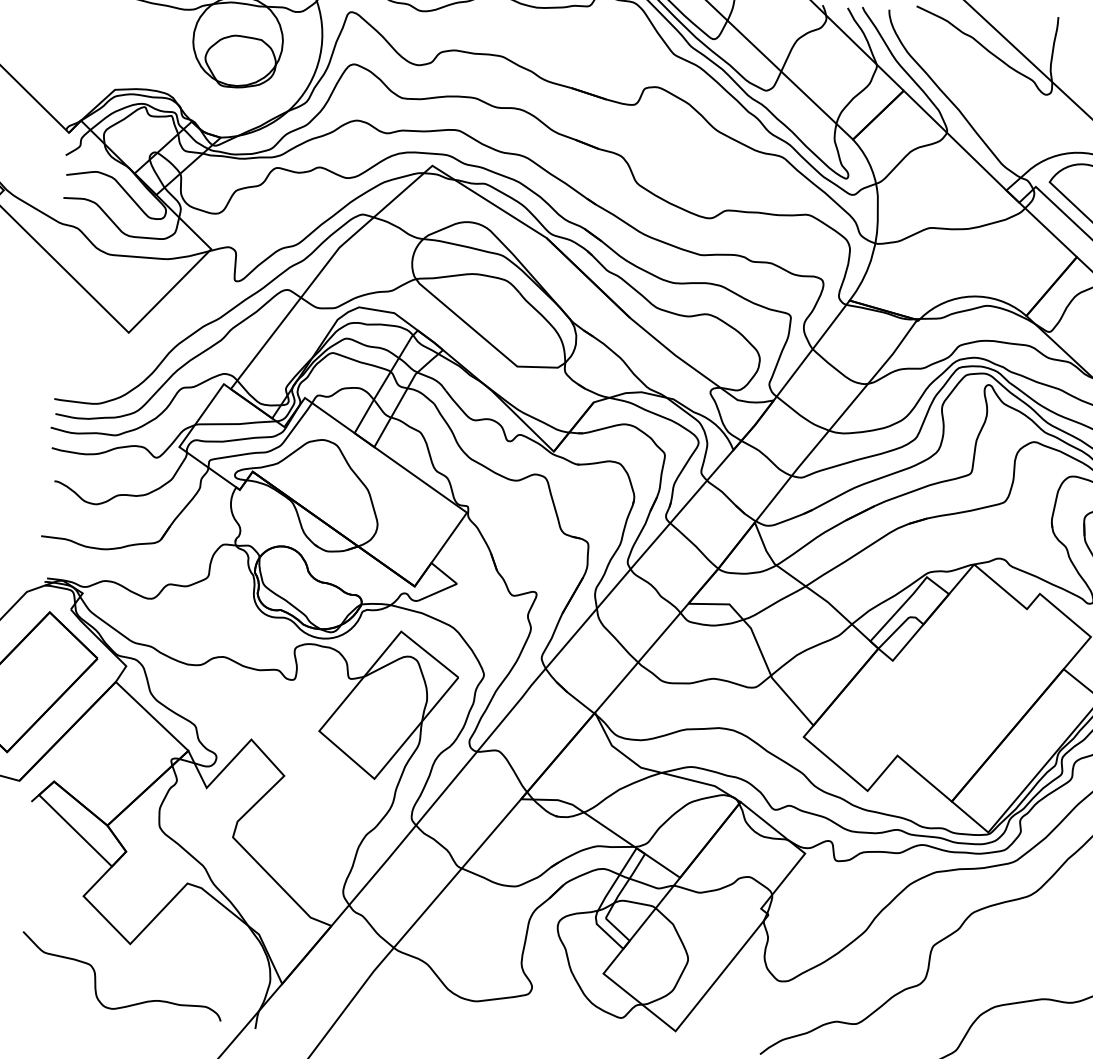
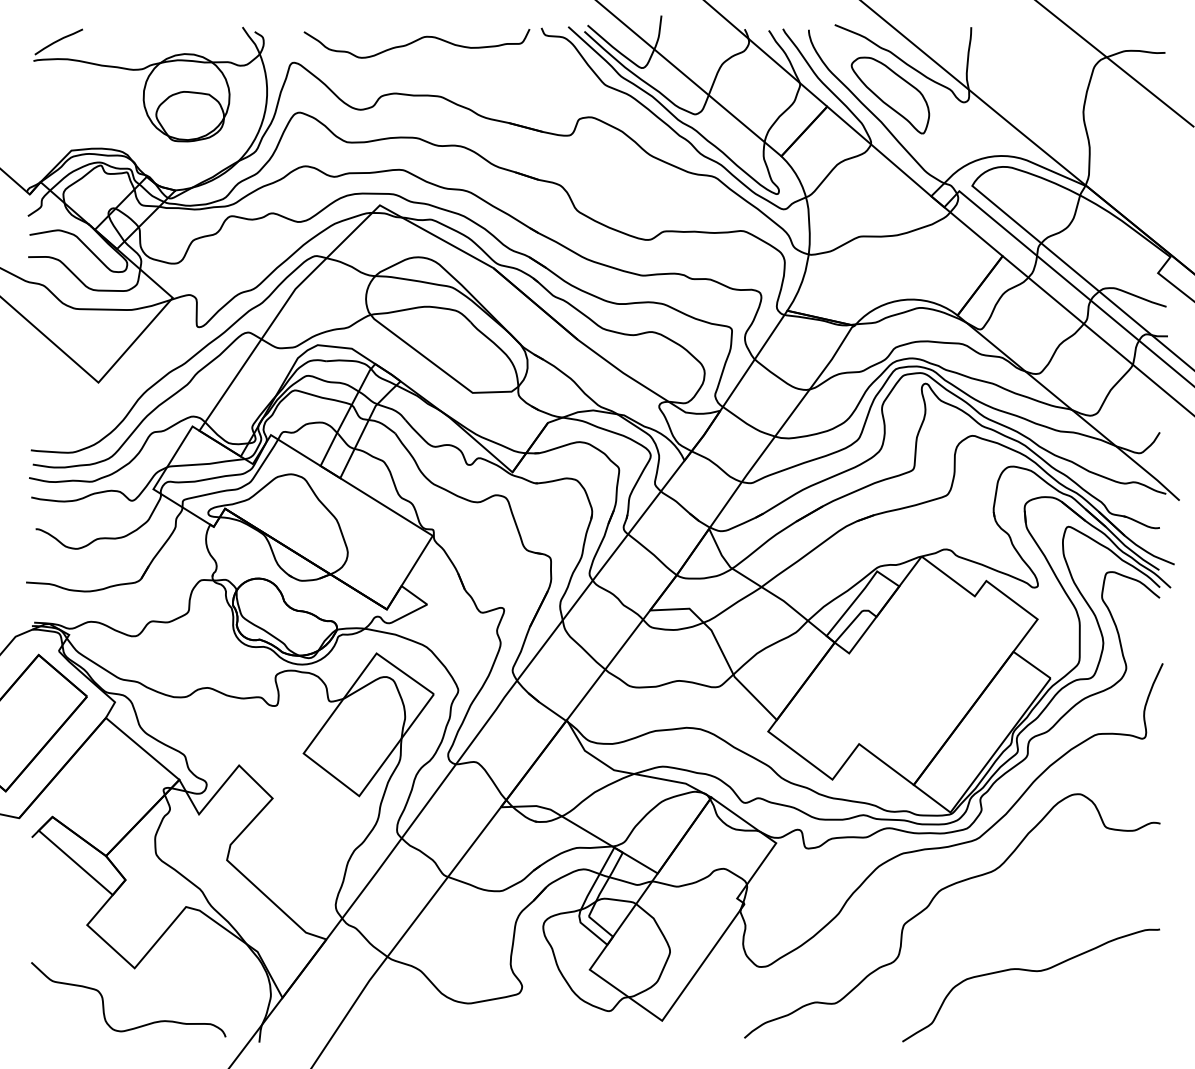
part: (970, 83) -> (890, 95), added

